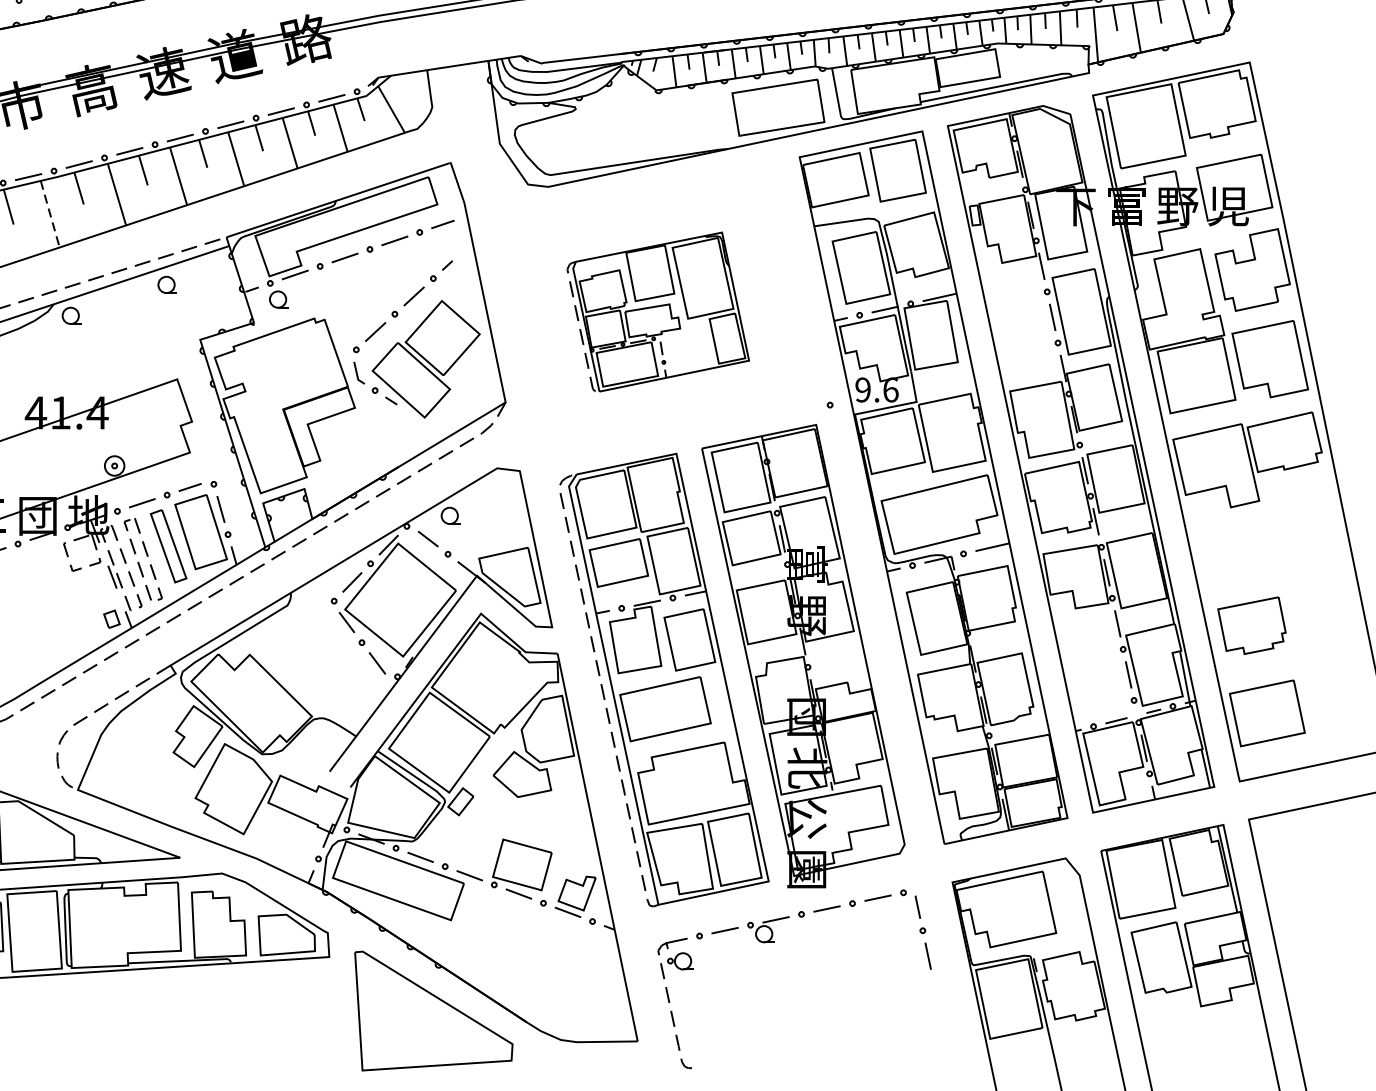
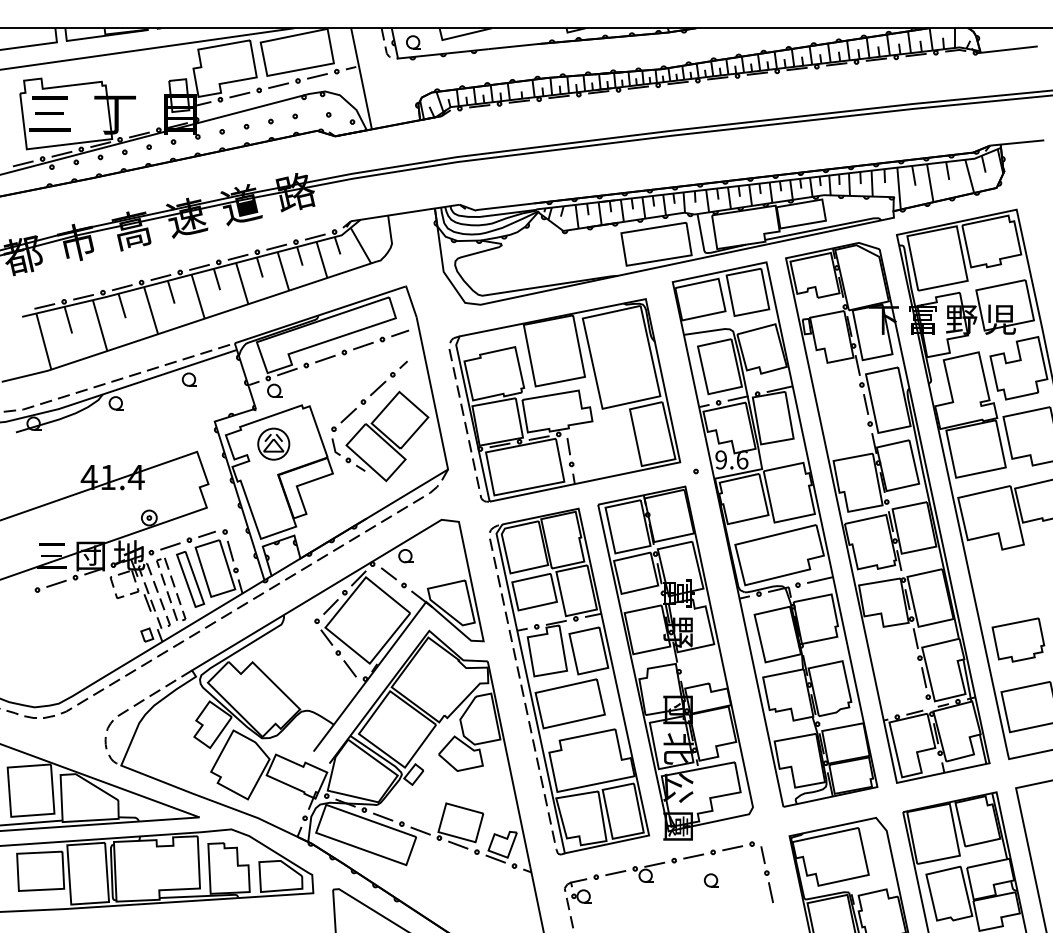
line: (50, 215) -> (100, 326), dashed -> solid
part: (657, 312) -> (564, 400), size x1.67
part: (277, 368) -> (273, 443), added
part: (850, 940) -> (711, 880), added

